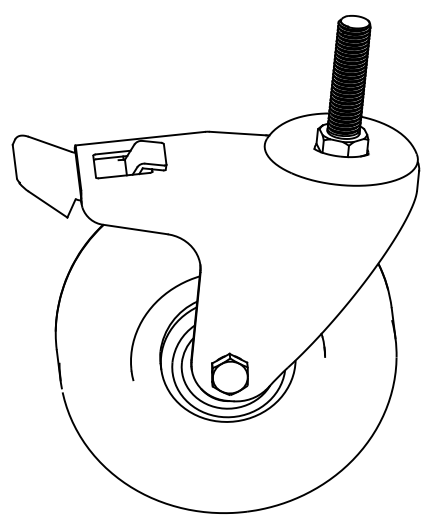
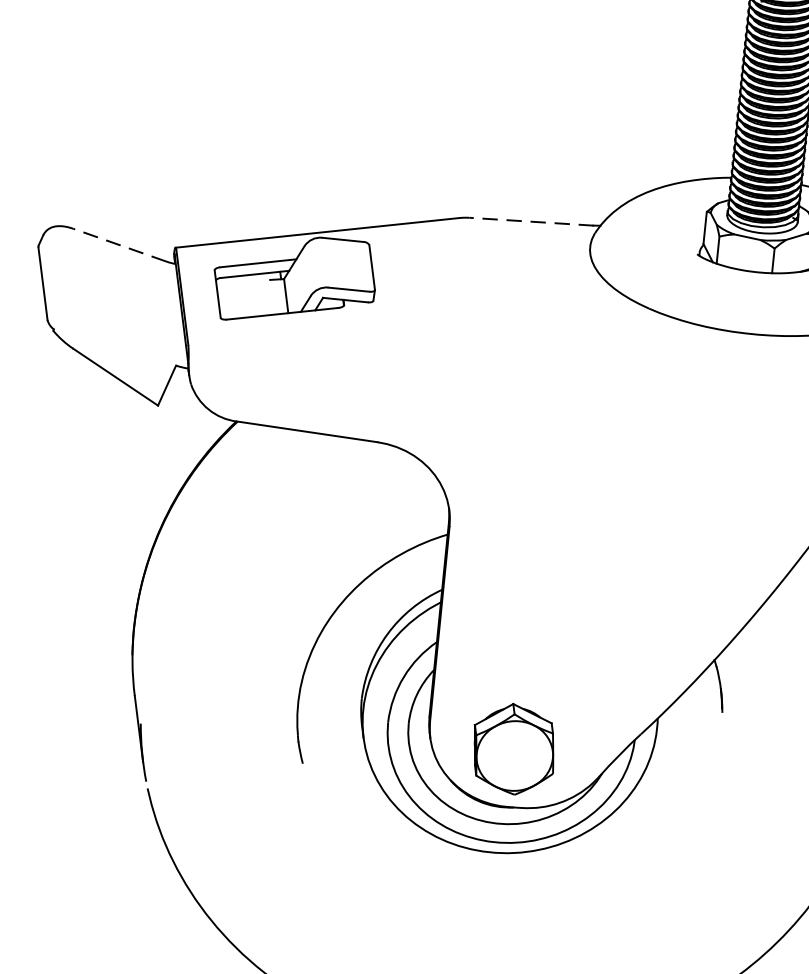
line: (237, 133) -> (530, 221), solid -> dashed
line: (49, 144) -> (118, 245), solid -> dashed

